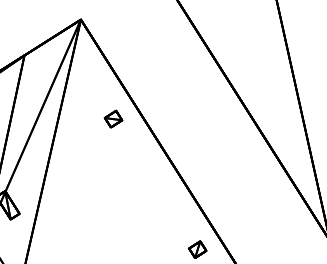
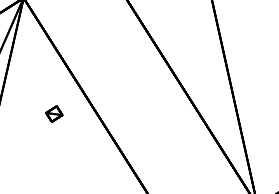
part: (113, 118) -> (54, 113), moved

